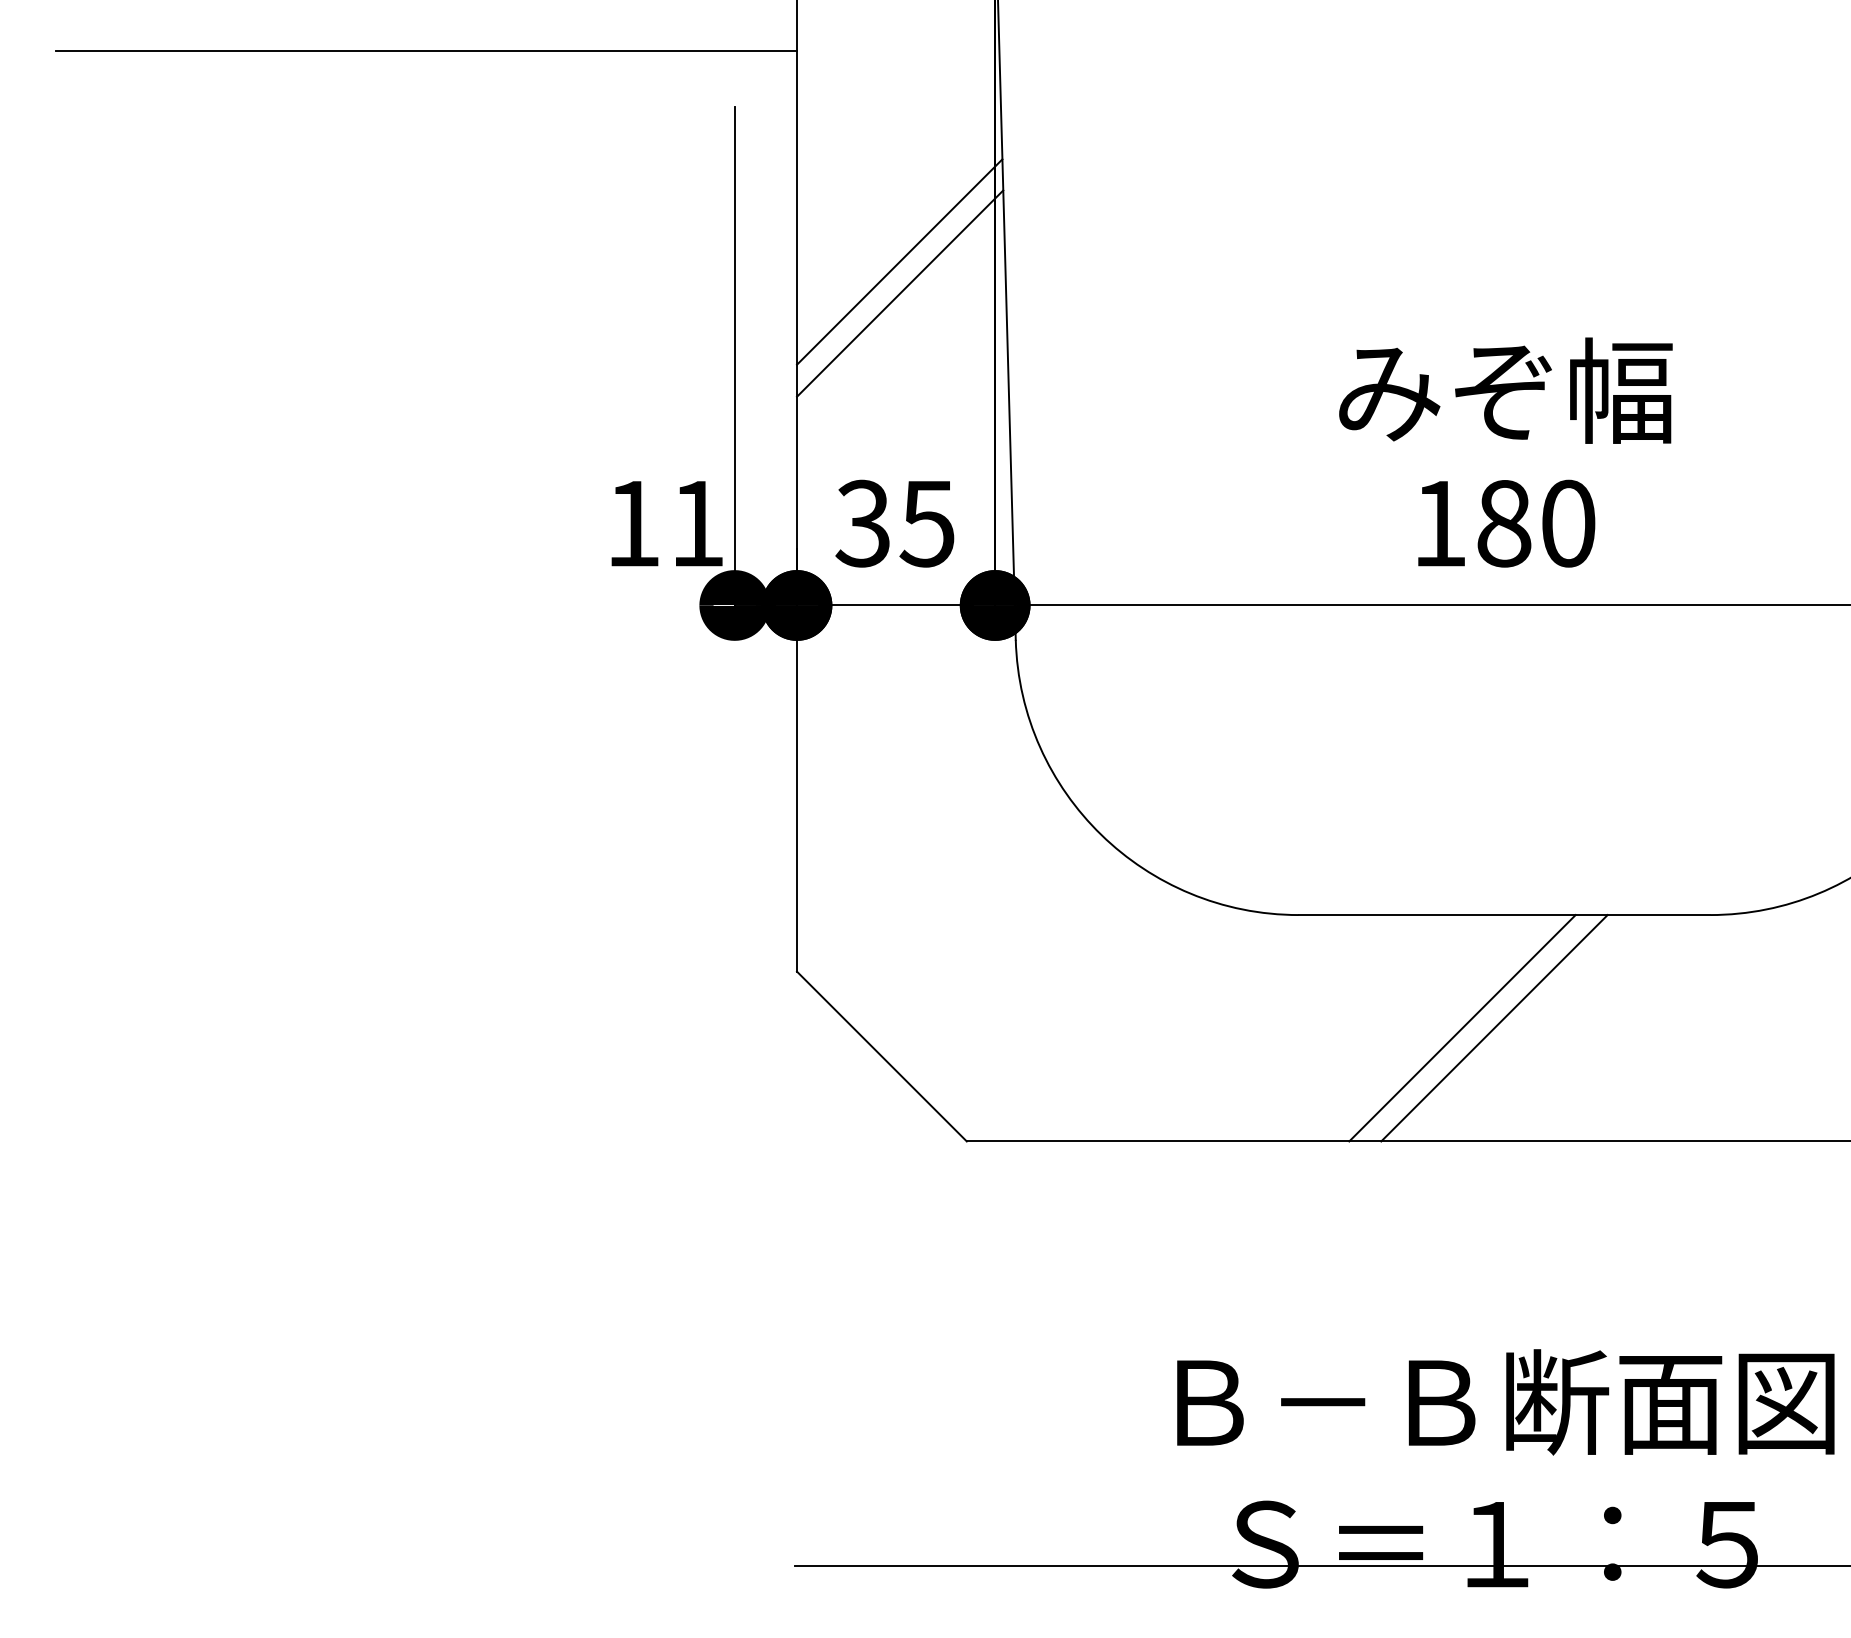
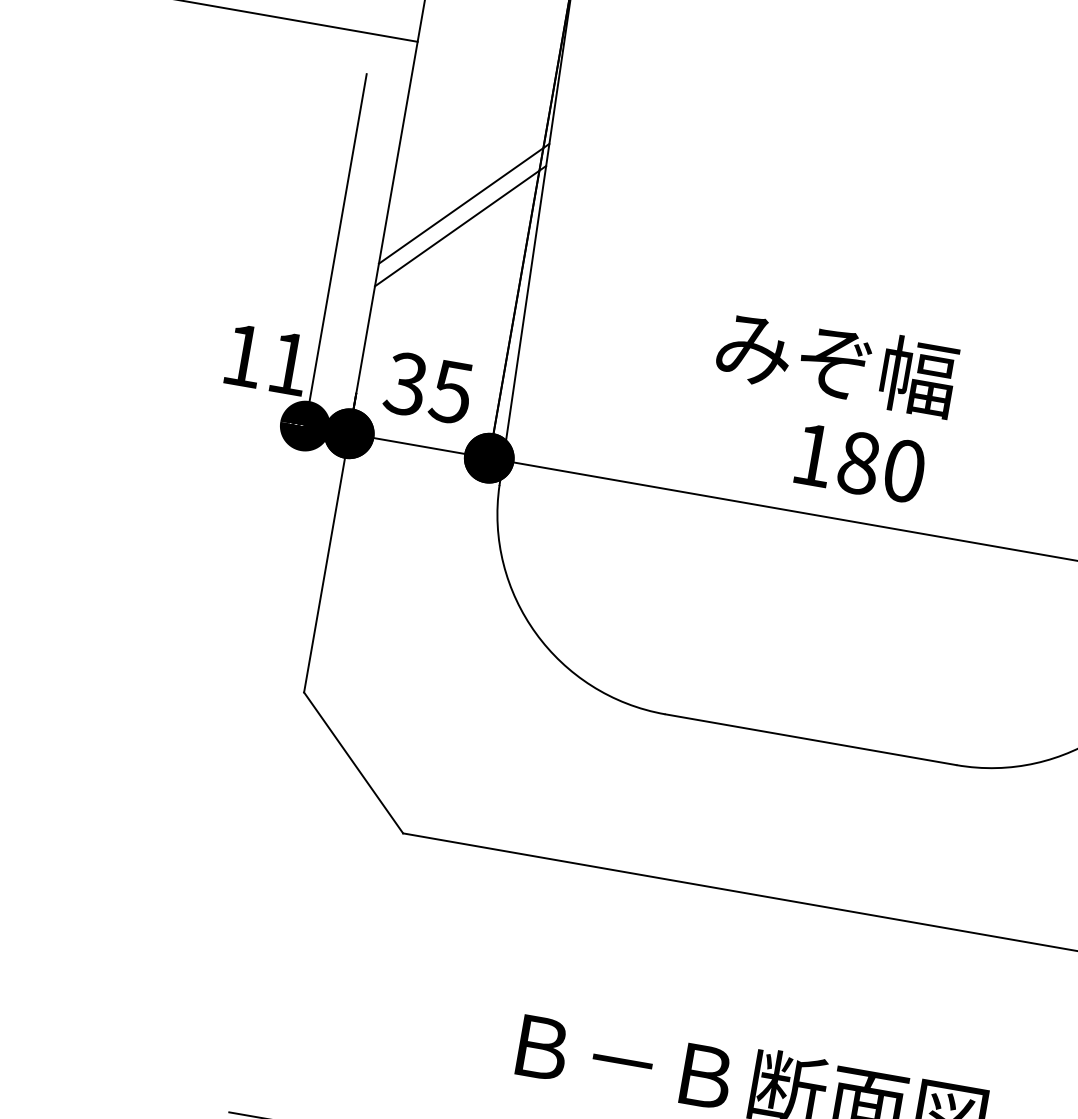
text: (1505, 390) -> (836, 362), moved
line: (1462, 1028) -> (767, 814), removed
line: (1494, 1028) -> (789, 818), removed

